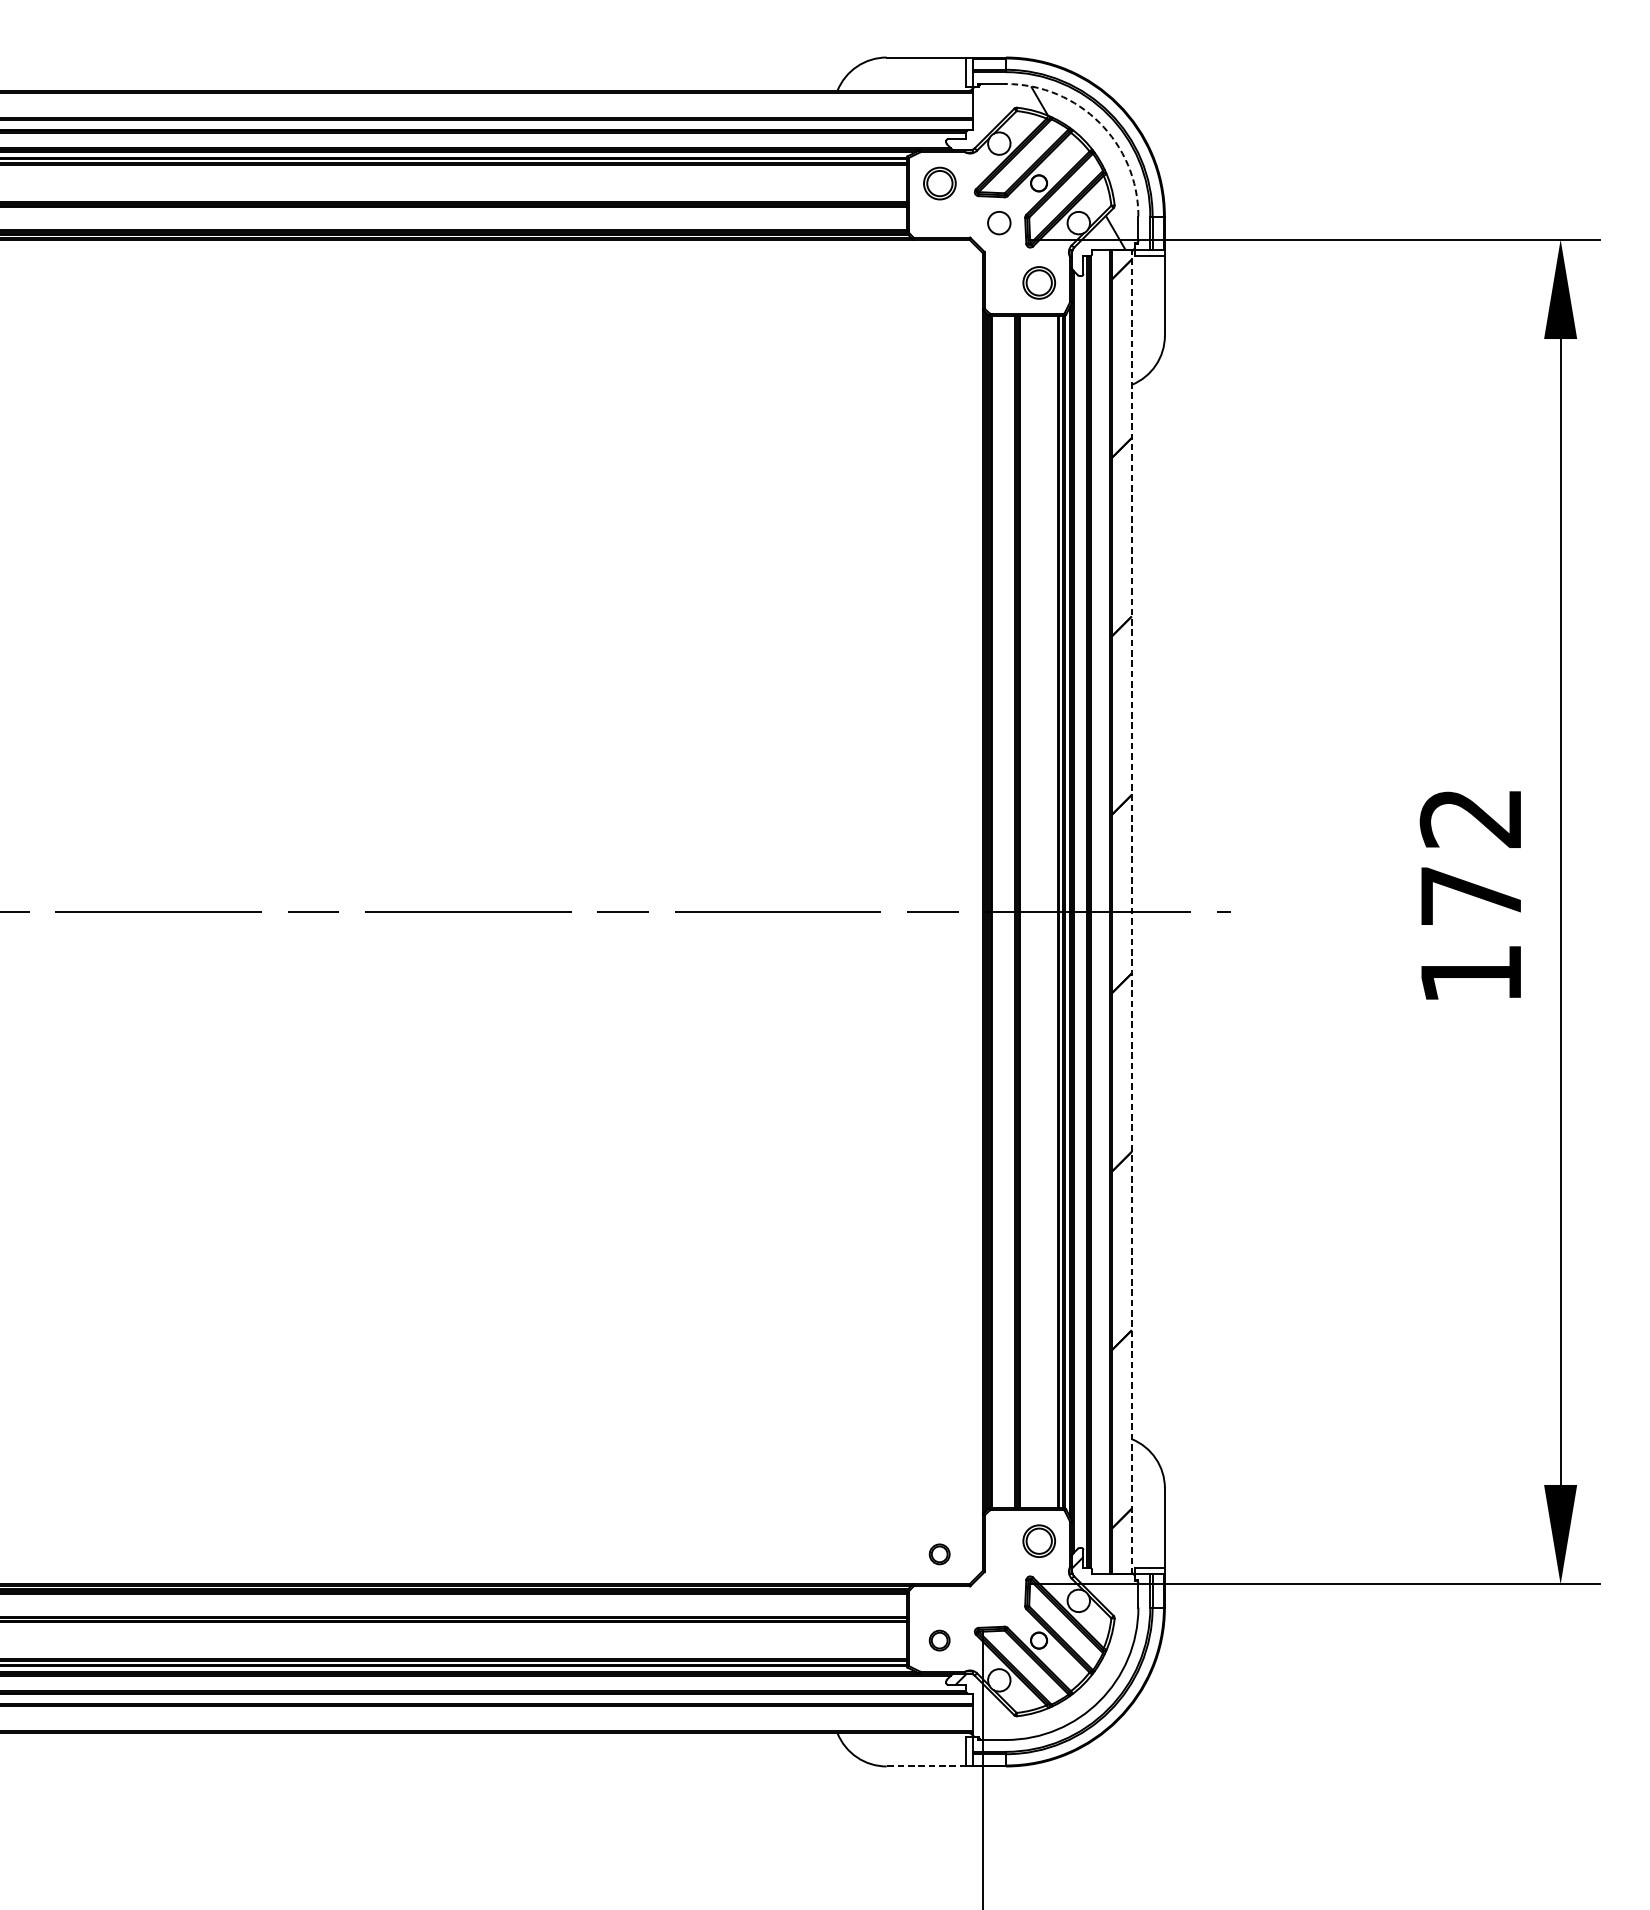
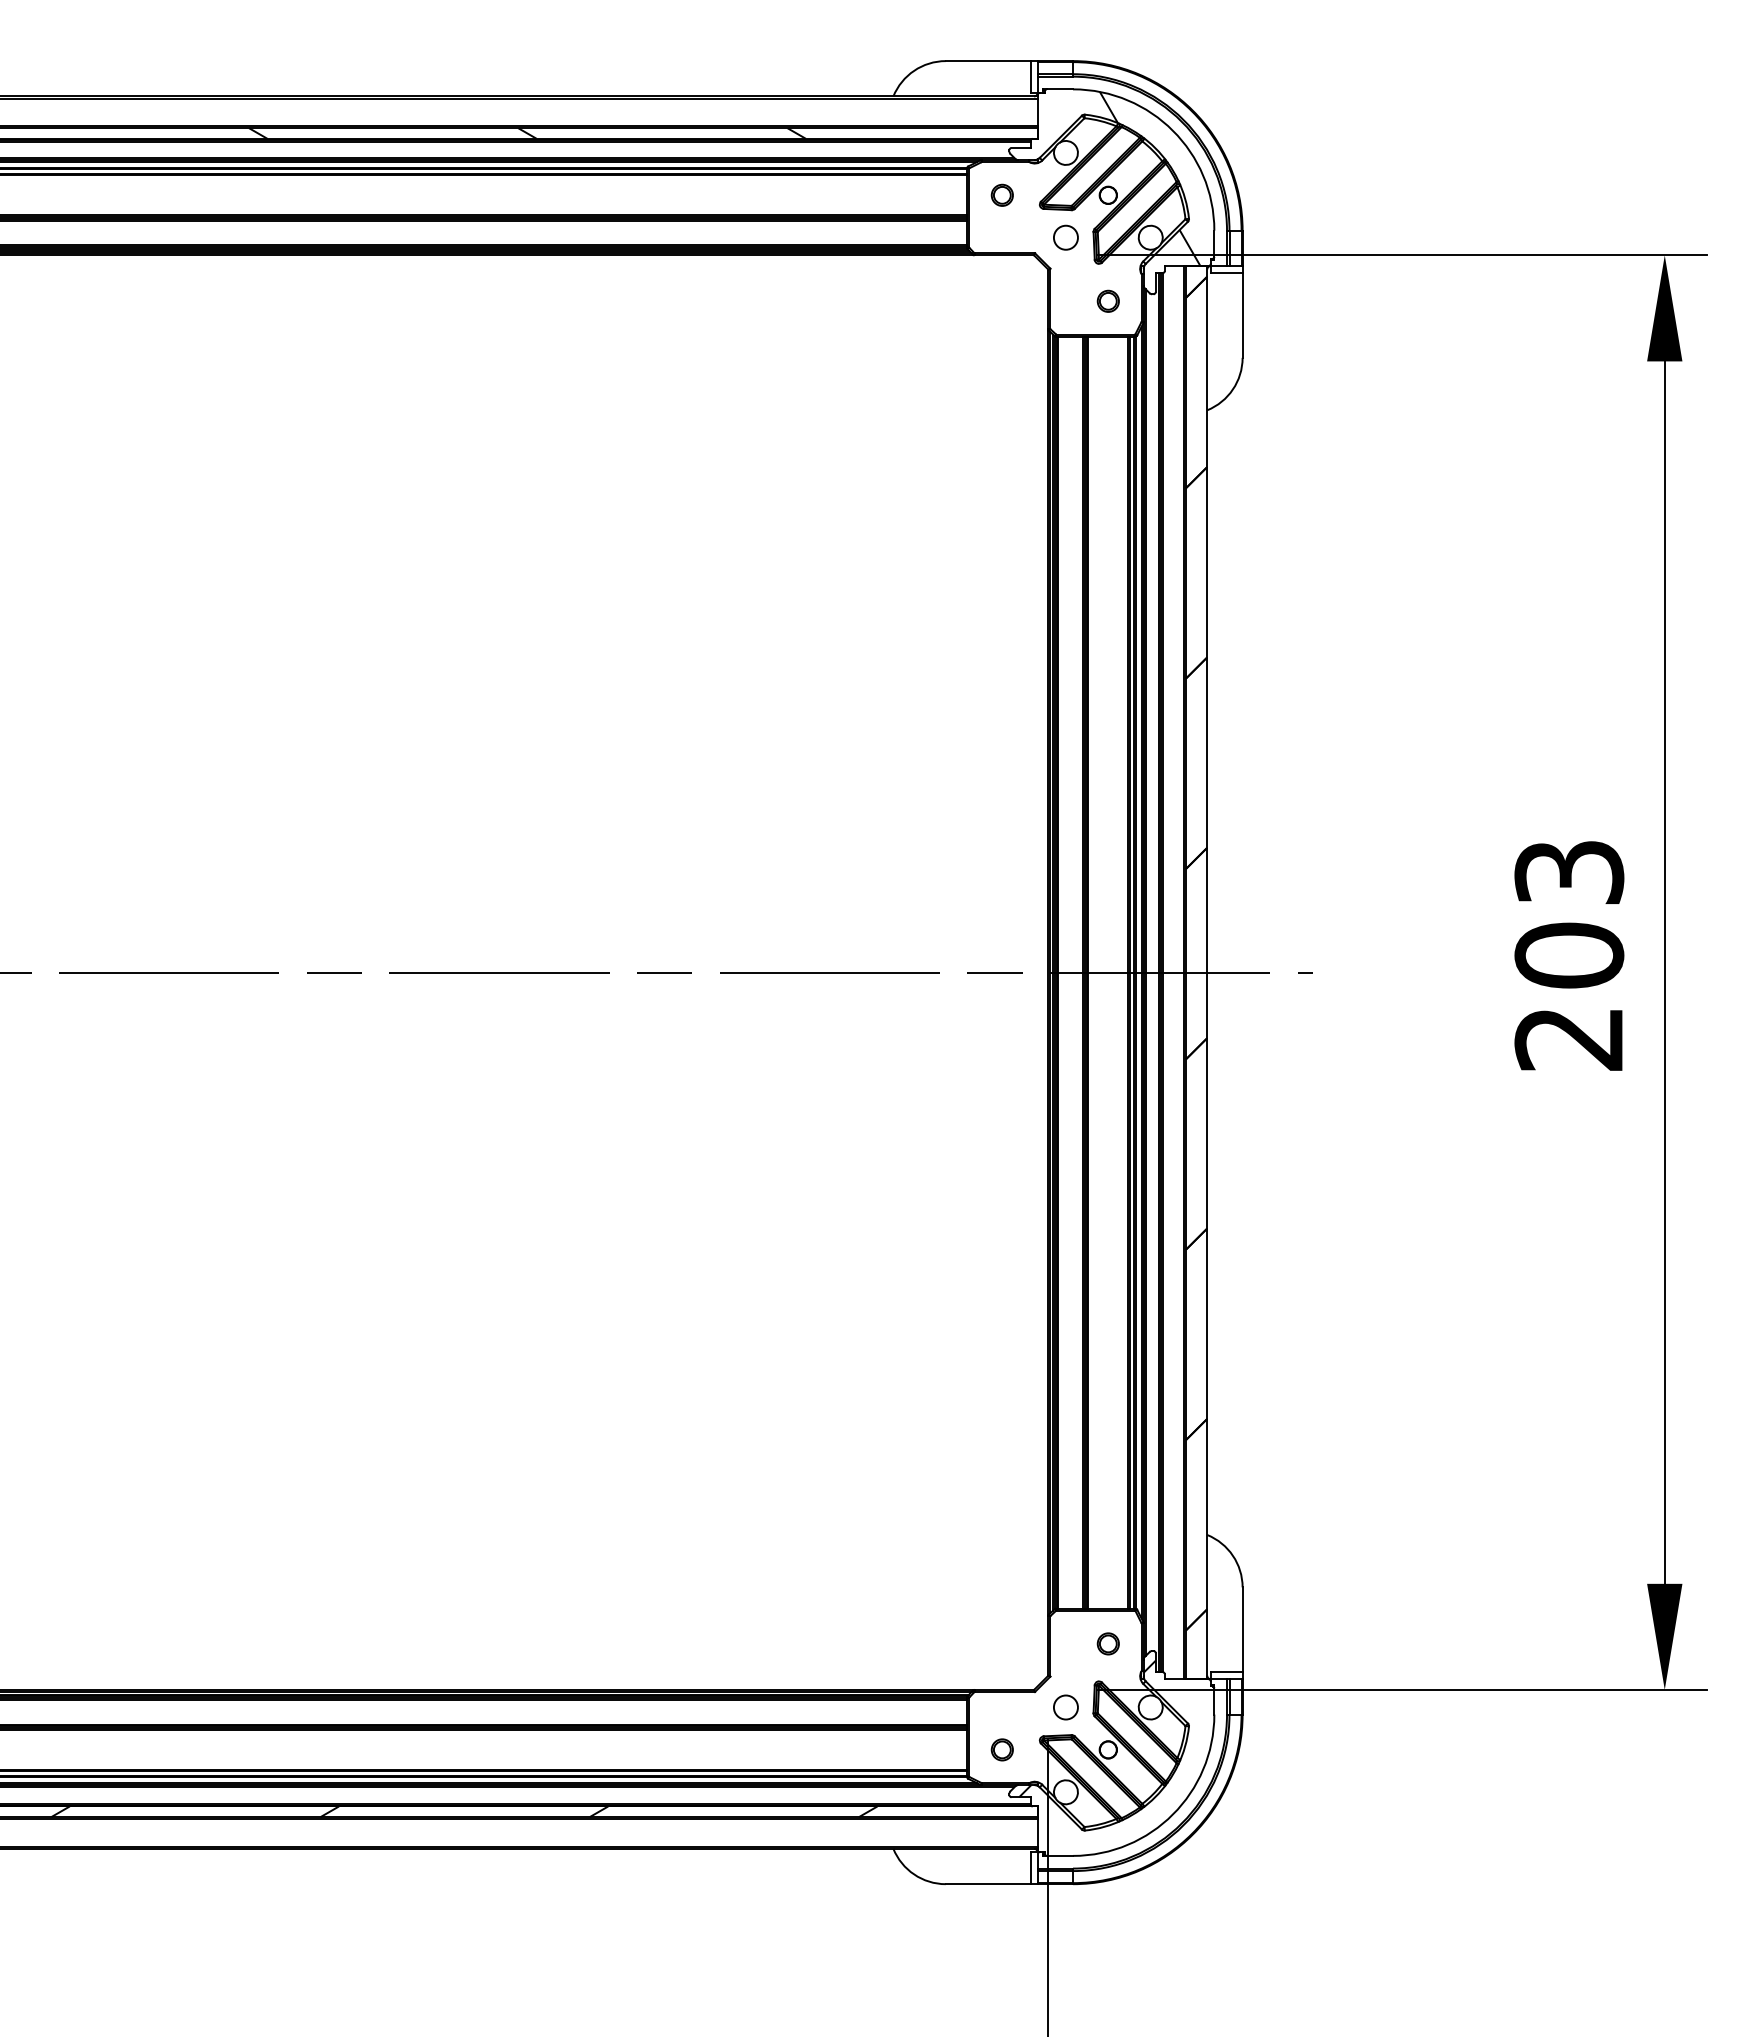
arc: (1099, 122) -> (1172, 130), dashed -> solid
hatch: (494, 125) -> (527, 133), added
part: (938, 182) -> (1001, 194), size x0.62
part: (1038, 281) -> (1107, 300), size x0.62
text: (1471, 895) -> (1569, 955), 172 -> 203
line: (1131, 911) -> (1207, 972), dashed -> solid
part: (1038, 1540) -> (1107, 1643), size x0.62
part: (938, 1553) -> (1001, 1657), removed
circle: (998, 1600) -> (1065, 1707), added
hatch: (435, 1698) -> (464, 1811), added
line: (925, 1766) -> (987, 1884), dashed -> solid

